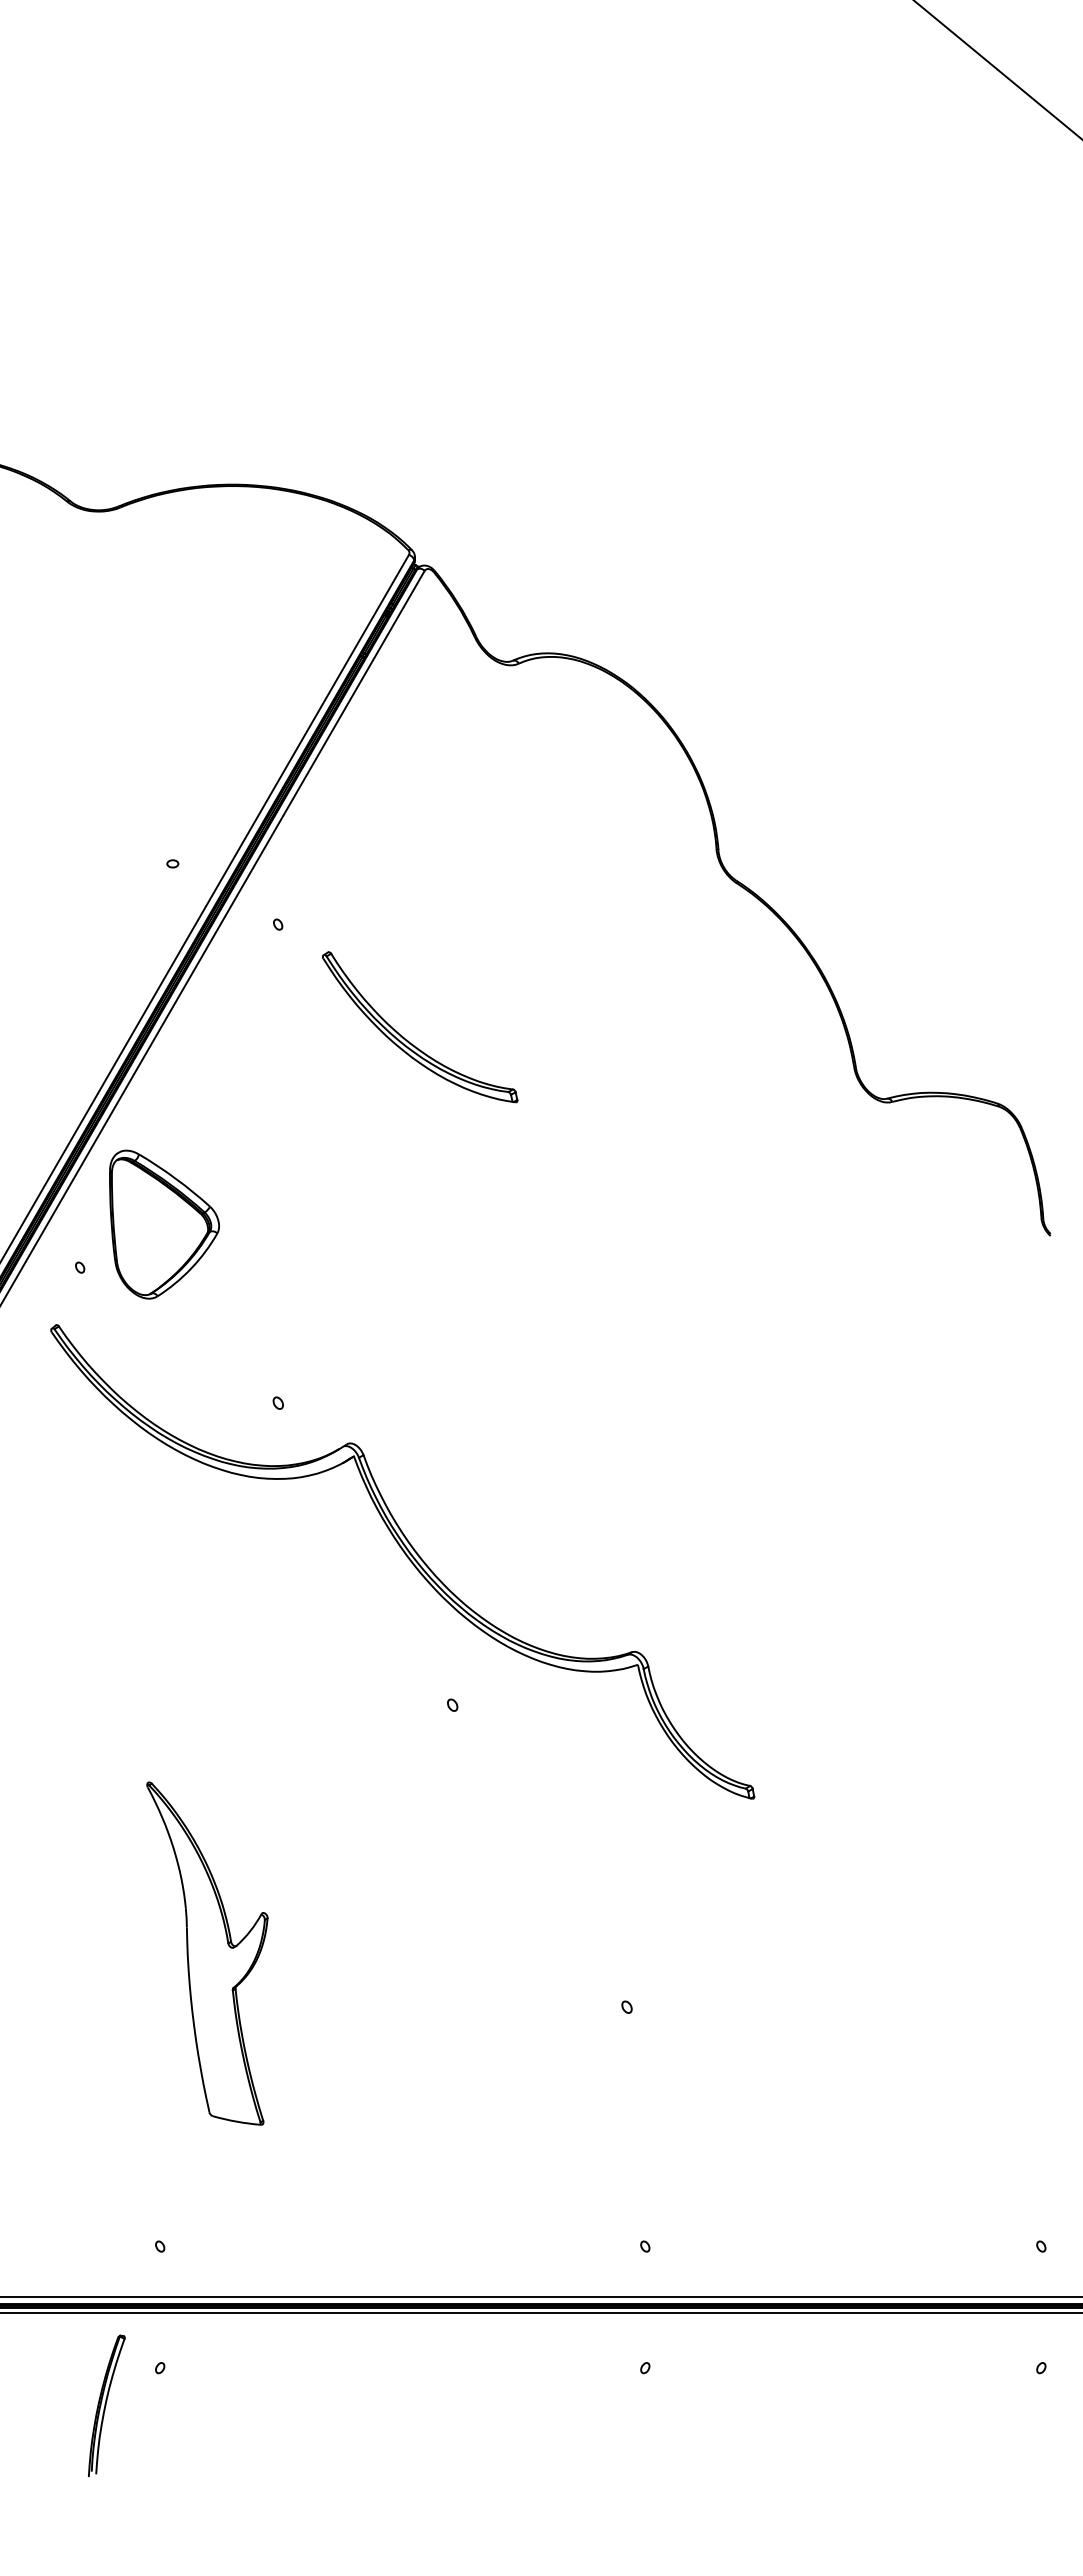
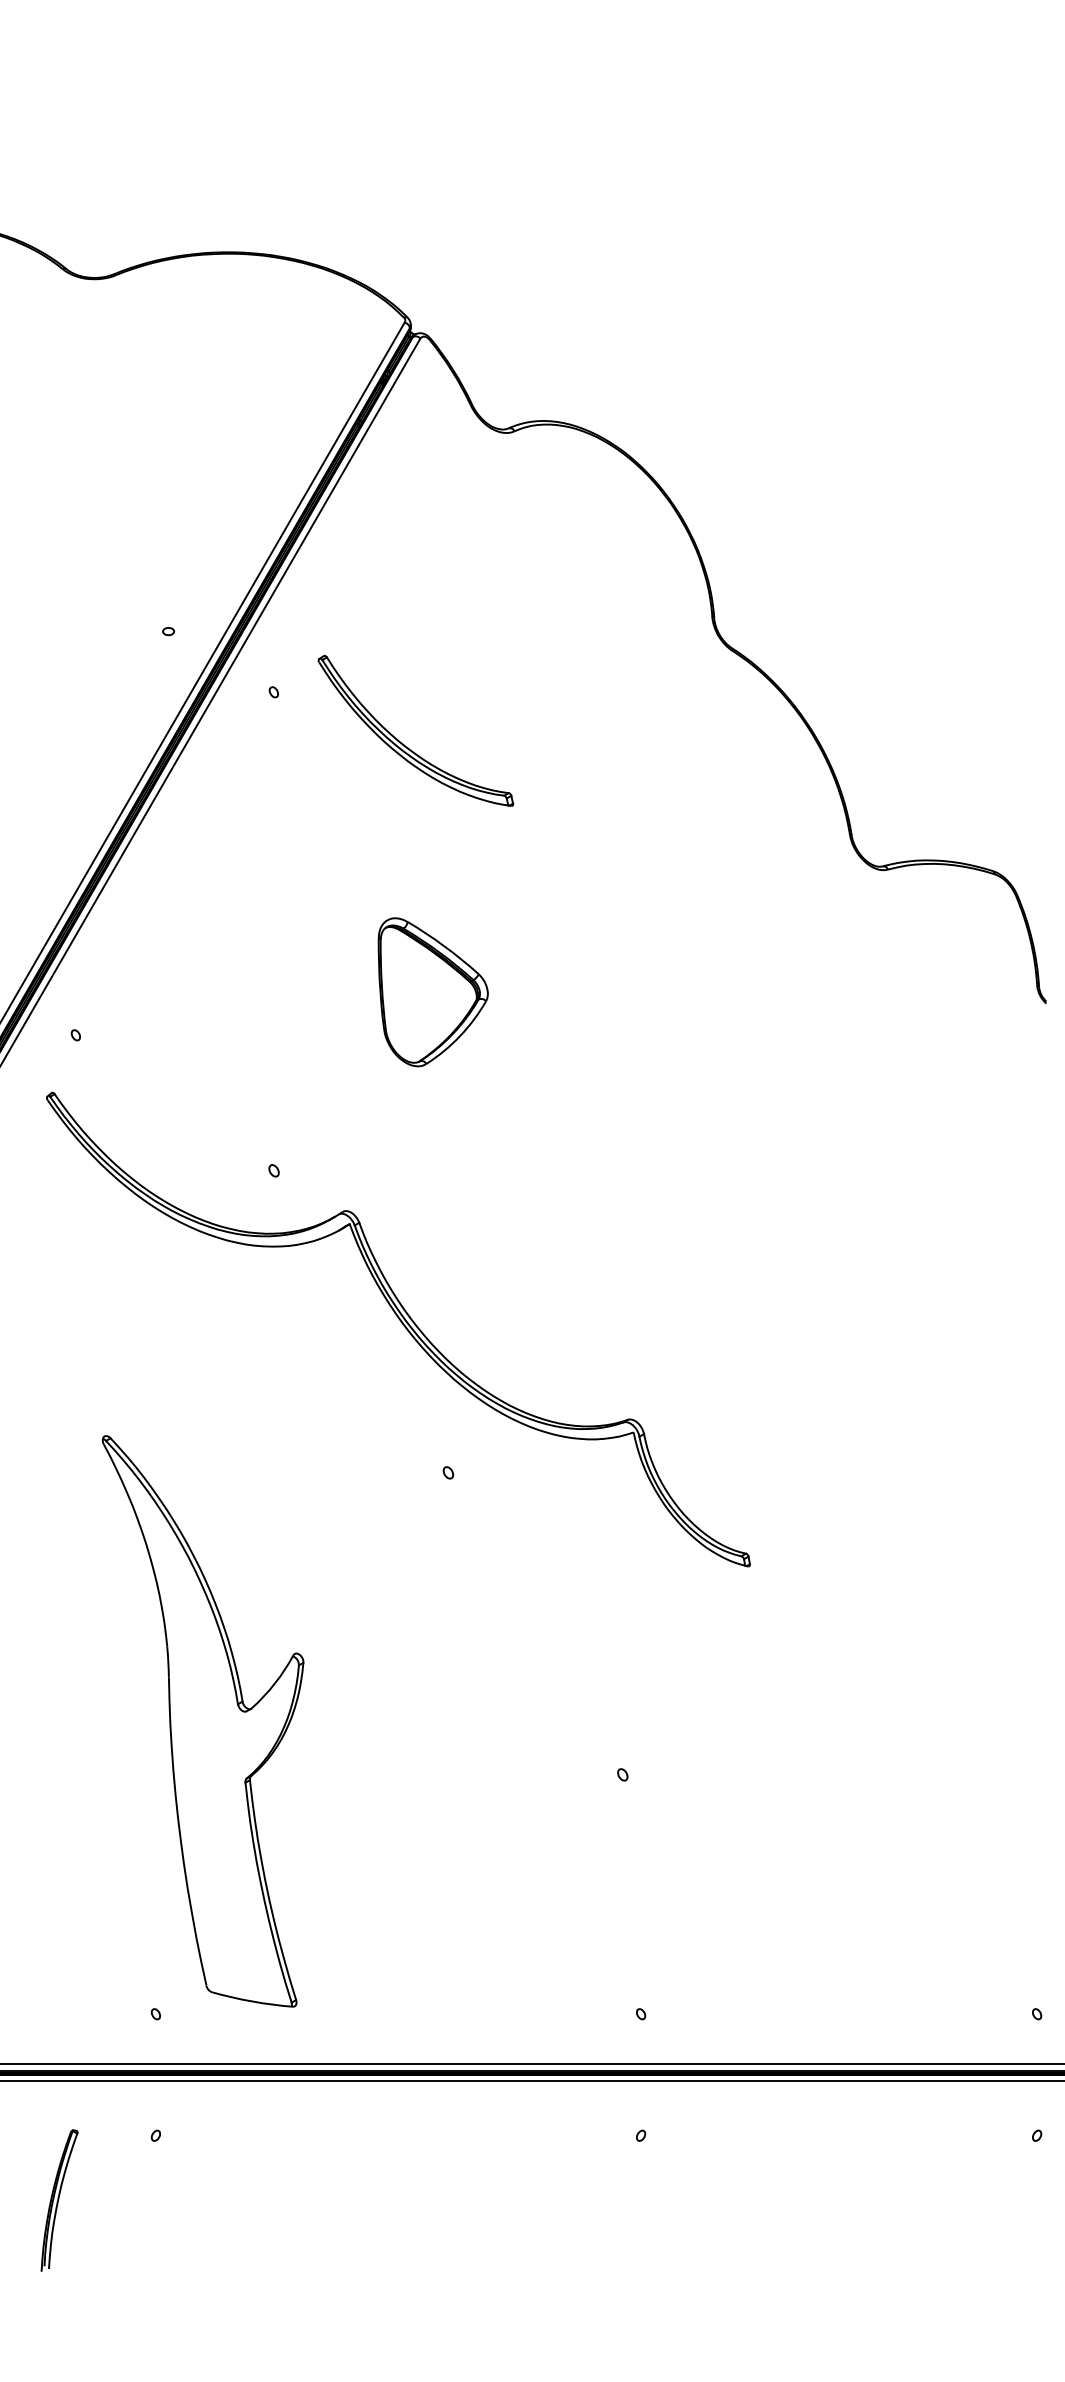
part: (408, 1040) -> (404, 744), moved
part: (164, 1224) -> (433, 992), moved
part: (207, 1953) -> (203, 1721), size x1.67
part: (106, 2405) -> (59, 2200), moved

